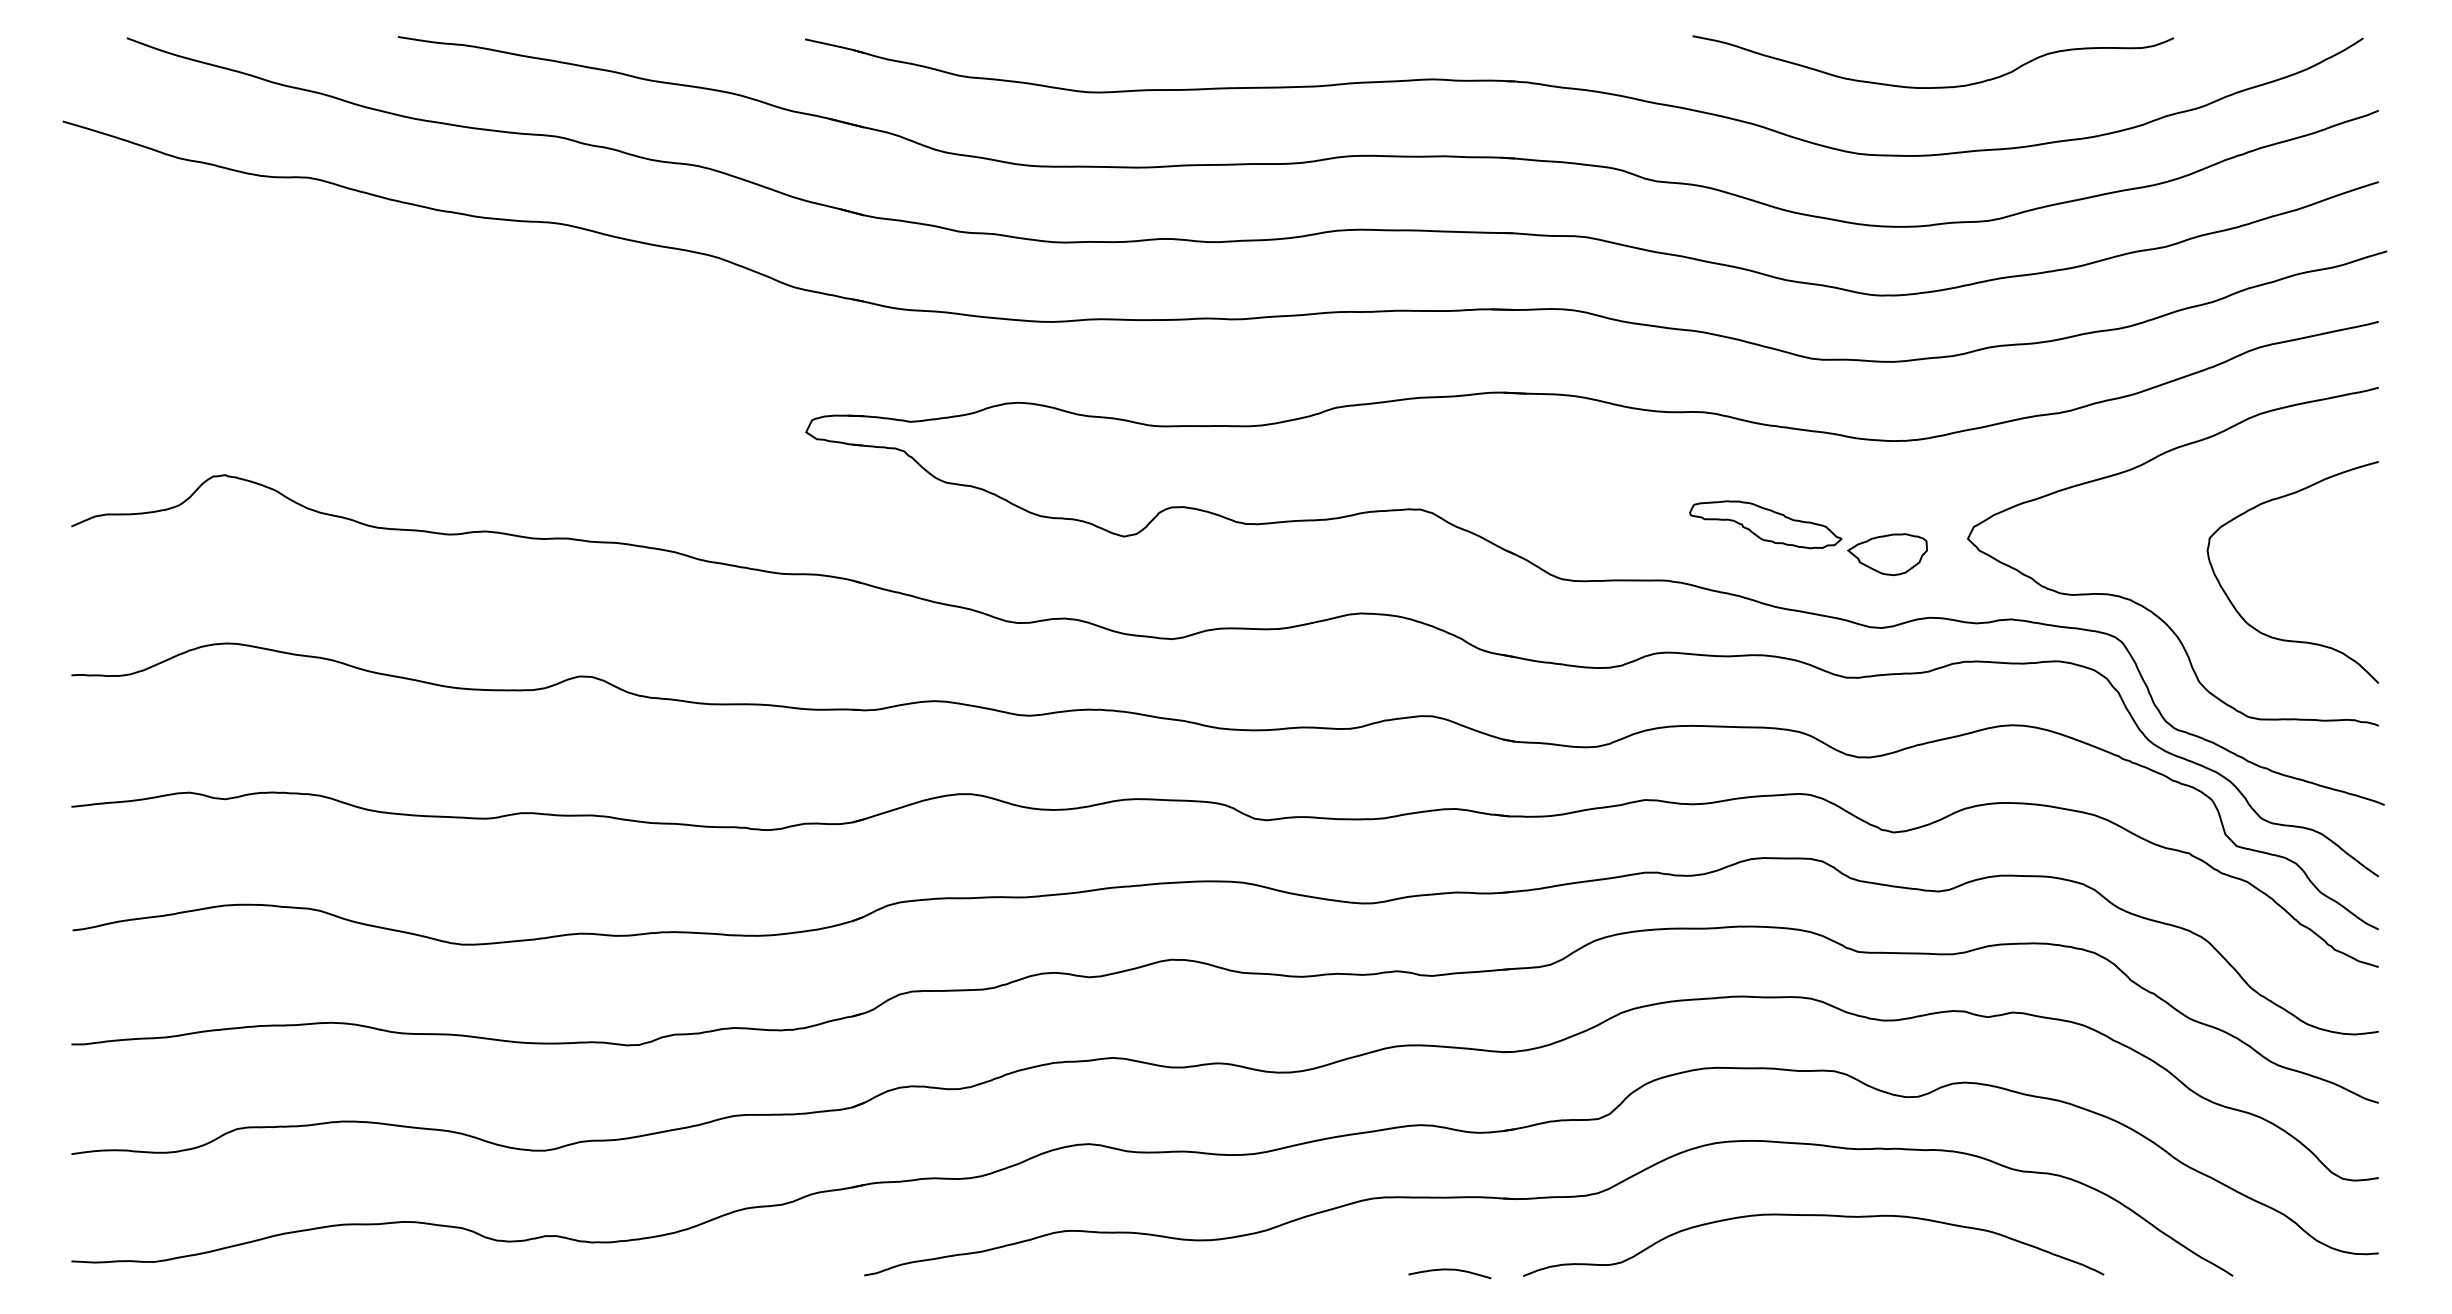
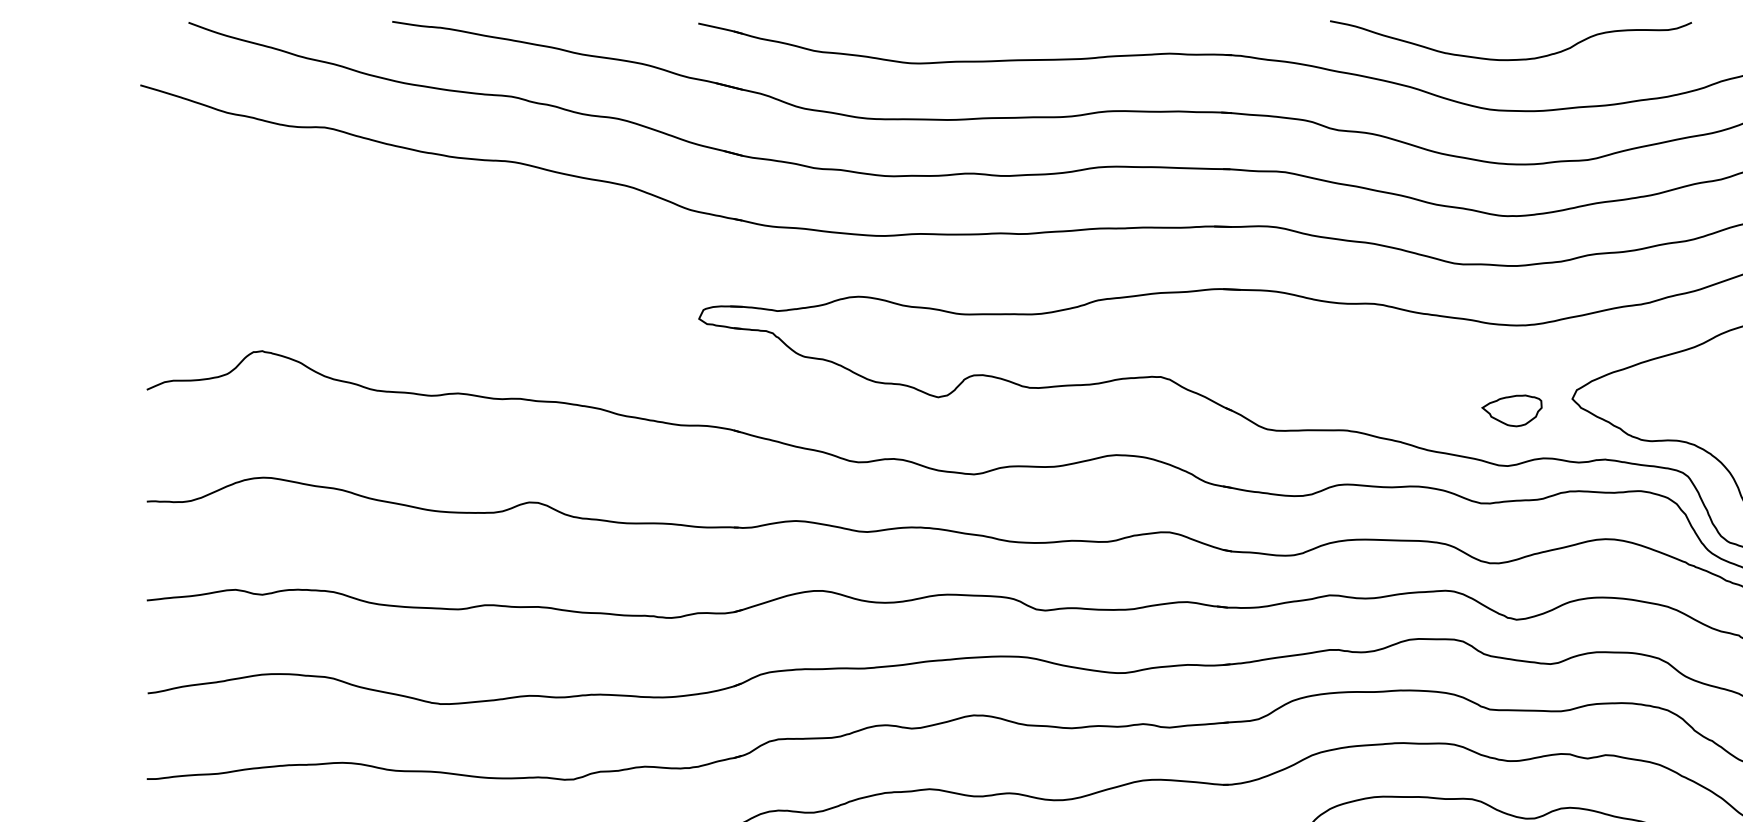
curve: (1937, 86) -> (1514, 58), moved
part: (1765, 524) -> (1420, 388), removed

